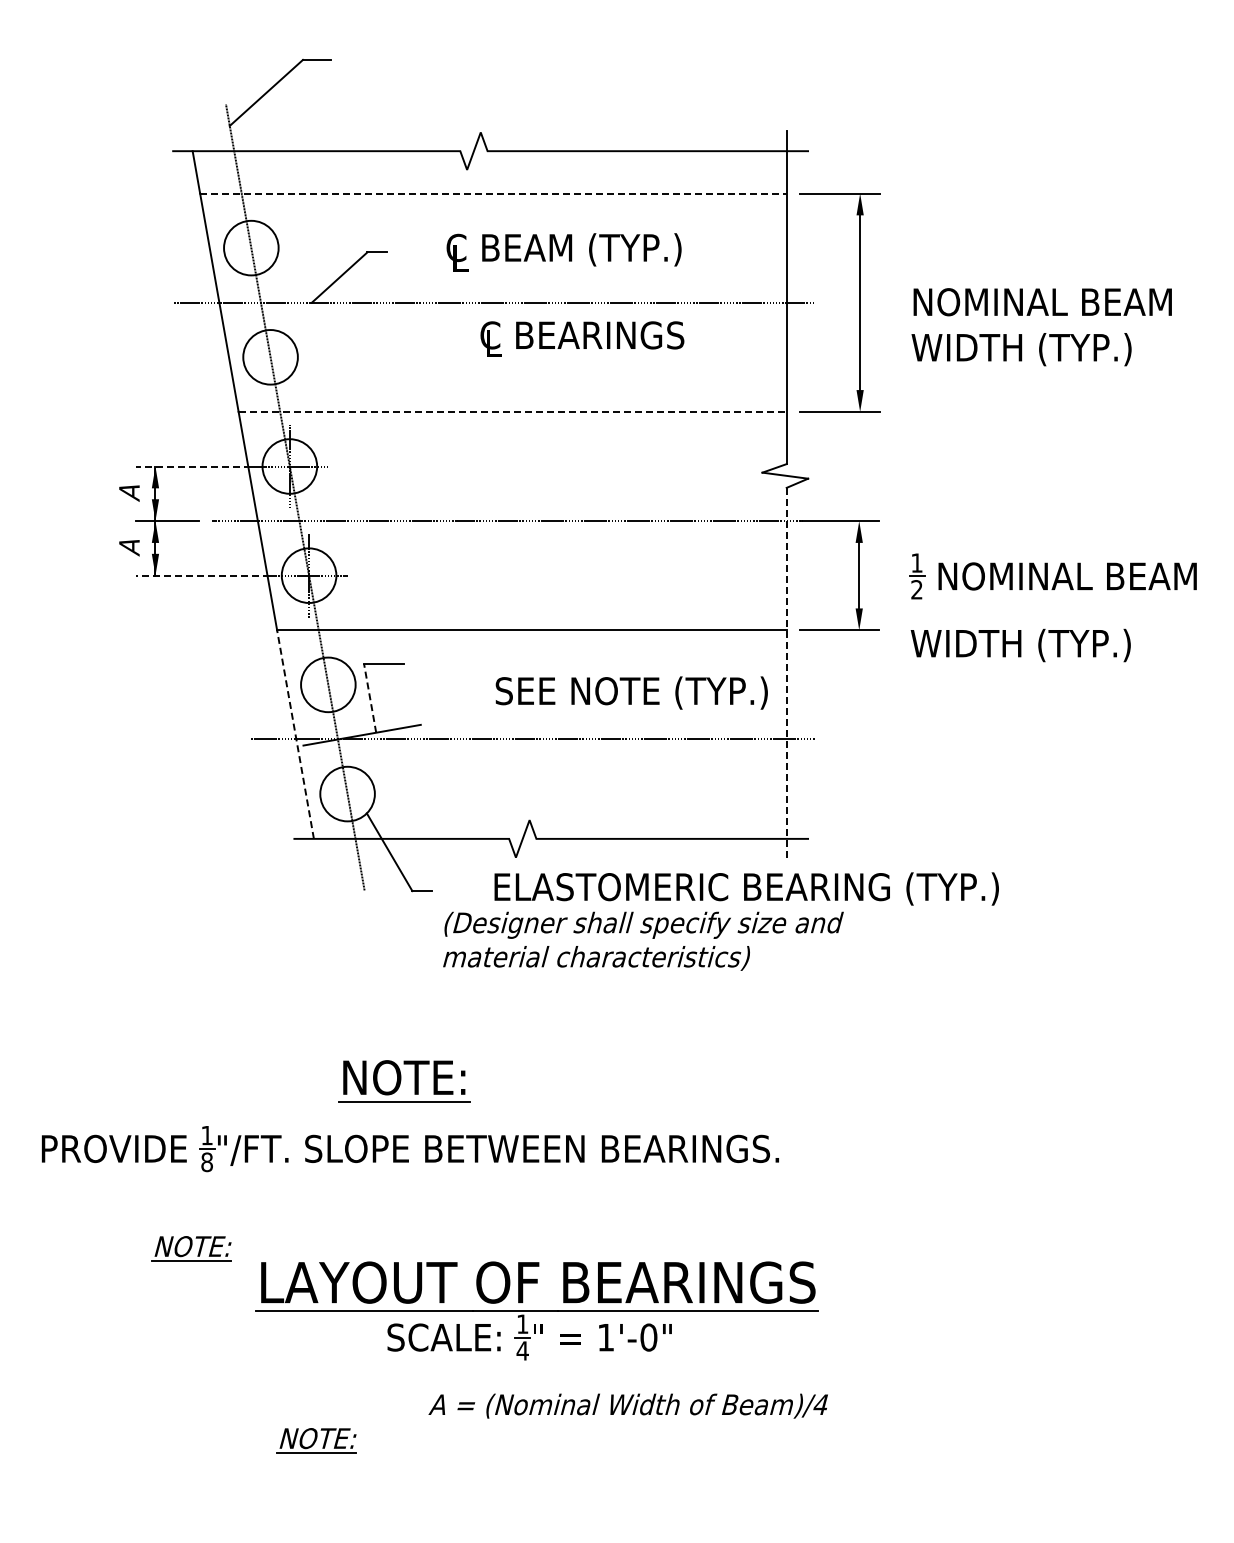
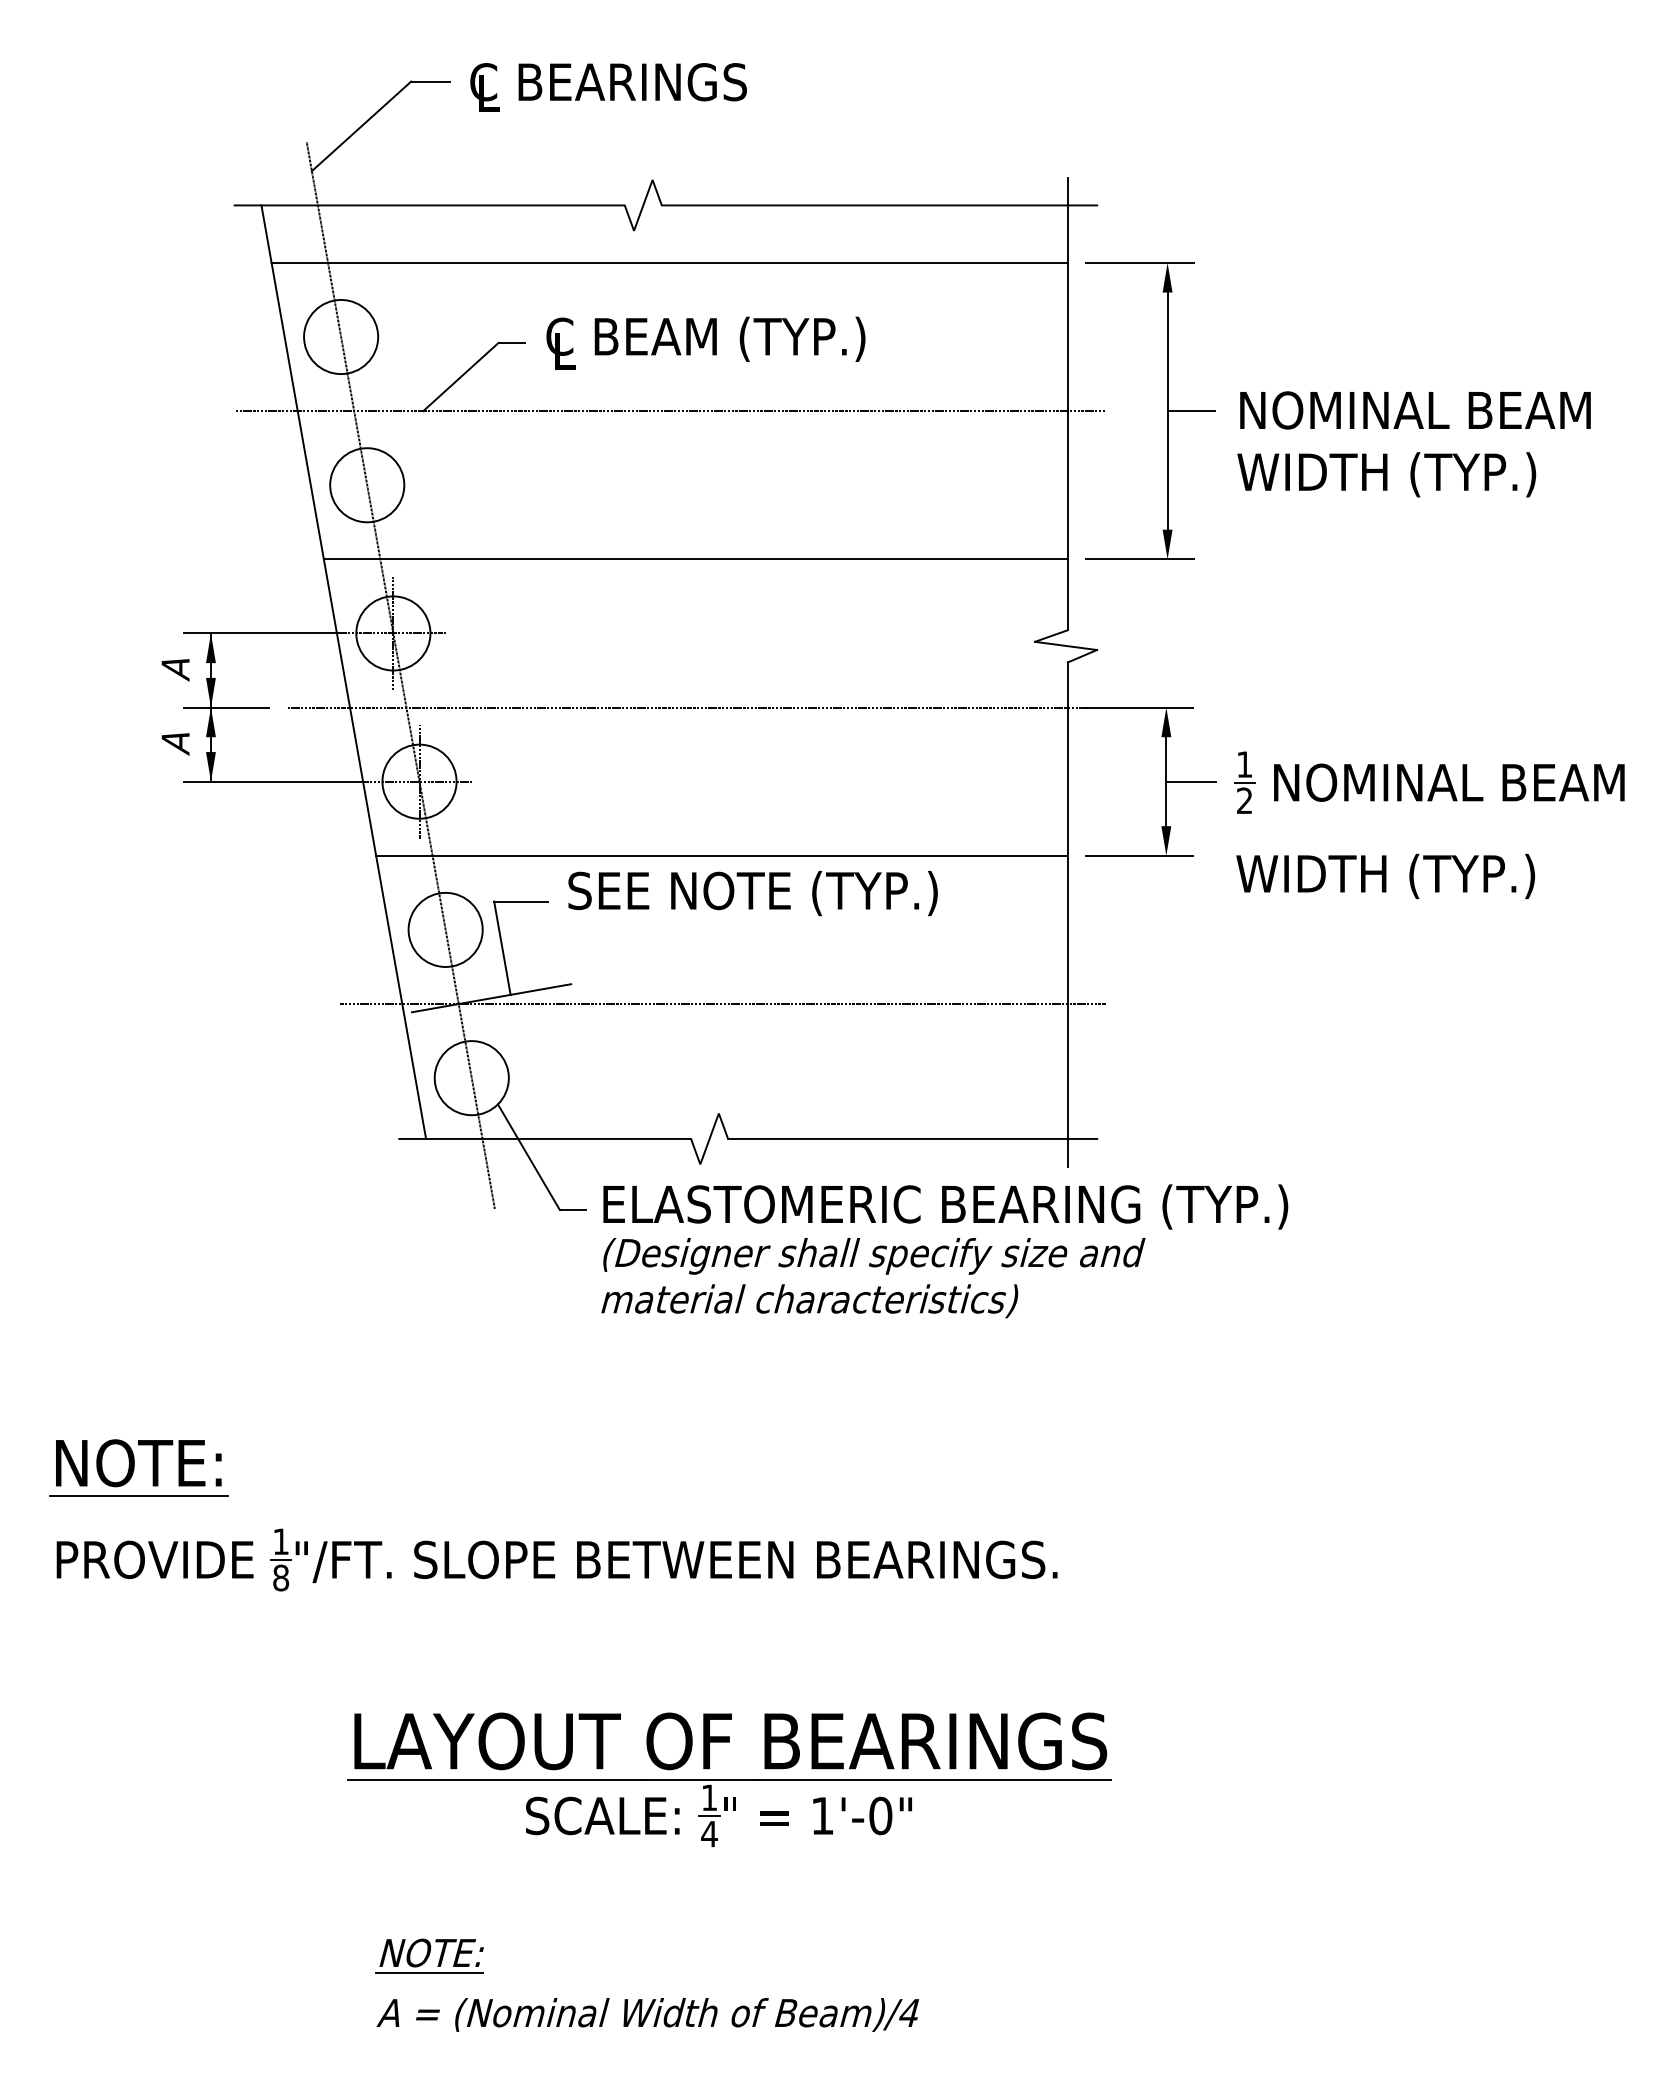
line: (493, 193) -> (669, 262), dashed -> solid
text: (563, 252) -> (705, 342), moved
line: (877, 302) -> (1191, 410), added
text: (582, 338) -> (608, 86), moved
line: (513, 411) -> (696, 558), dashed -> solid
line: (193, 466) -> (262, 633), dashed -> solid
line: (202, 575) -> (274, 781), dashed -> solid
line: (877, 575) -> (1191, 781), added
line: (786, 673) -> (1067, 914), dashed -> solid
text: (631, 692) -> (752, 892), moved
line: (370, 698) -> (502, 948), dashed -> solid
line: (295, 734) -> (401, 997), dashed -> solid
text: (746, 888) -> (945, 1206), moved
part: (404, 1081) -> (139, 1468), moved
part: (191, 1248) -> (259, 1695), removed
text: (627, 1405) -> (646, 2014), moved

